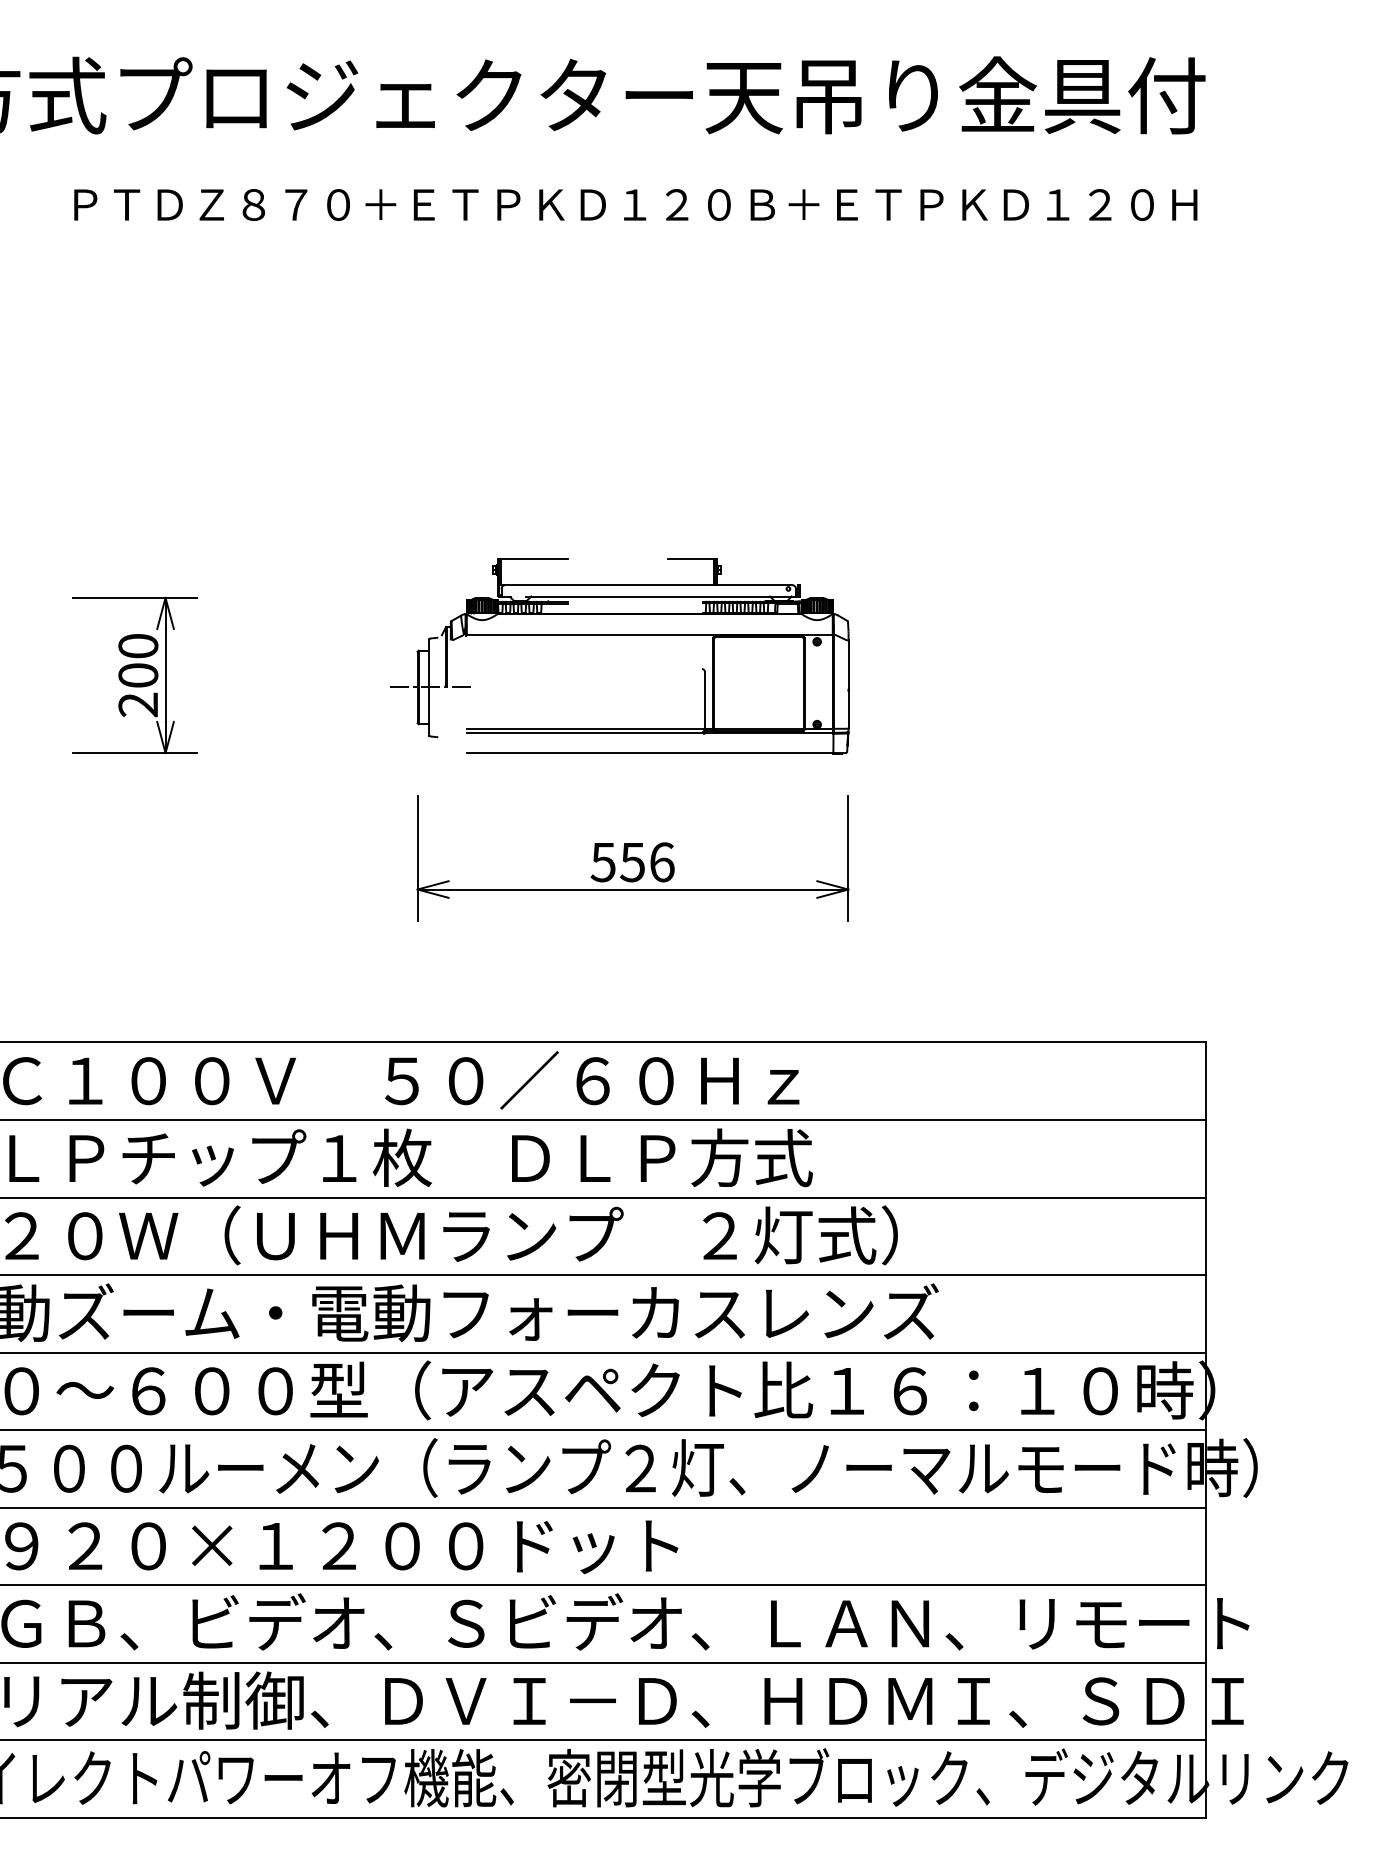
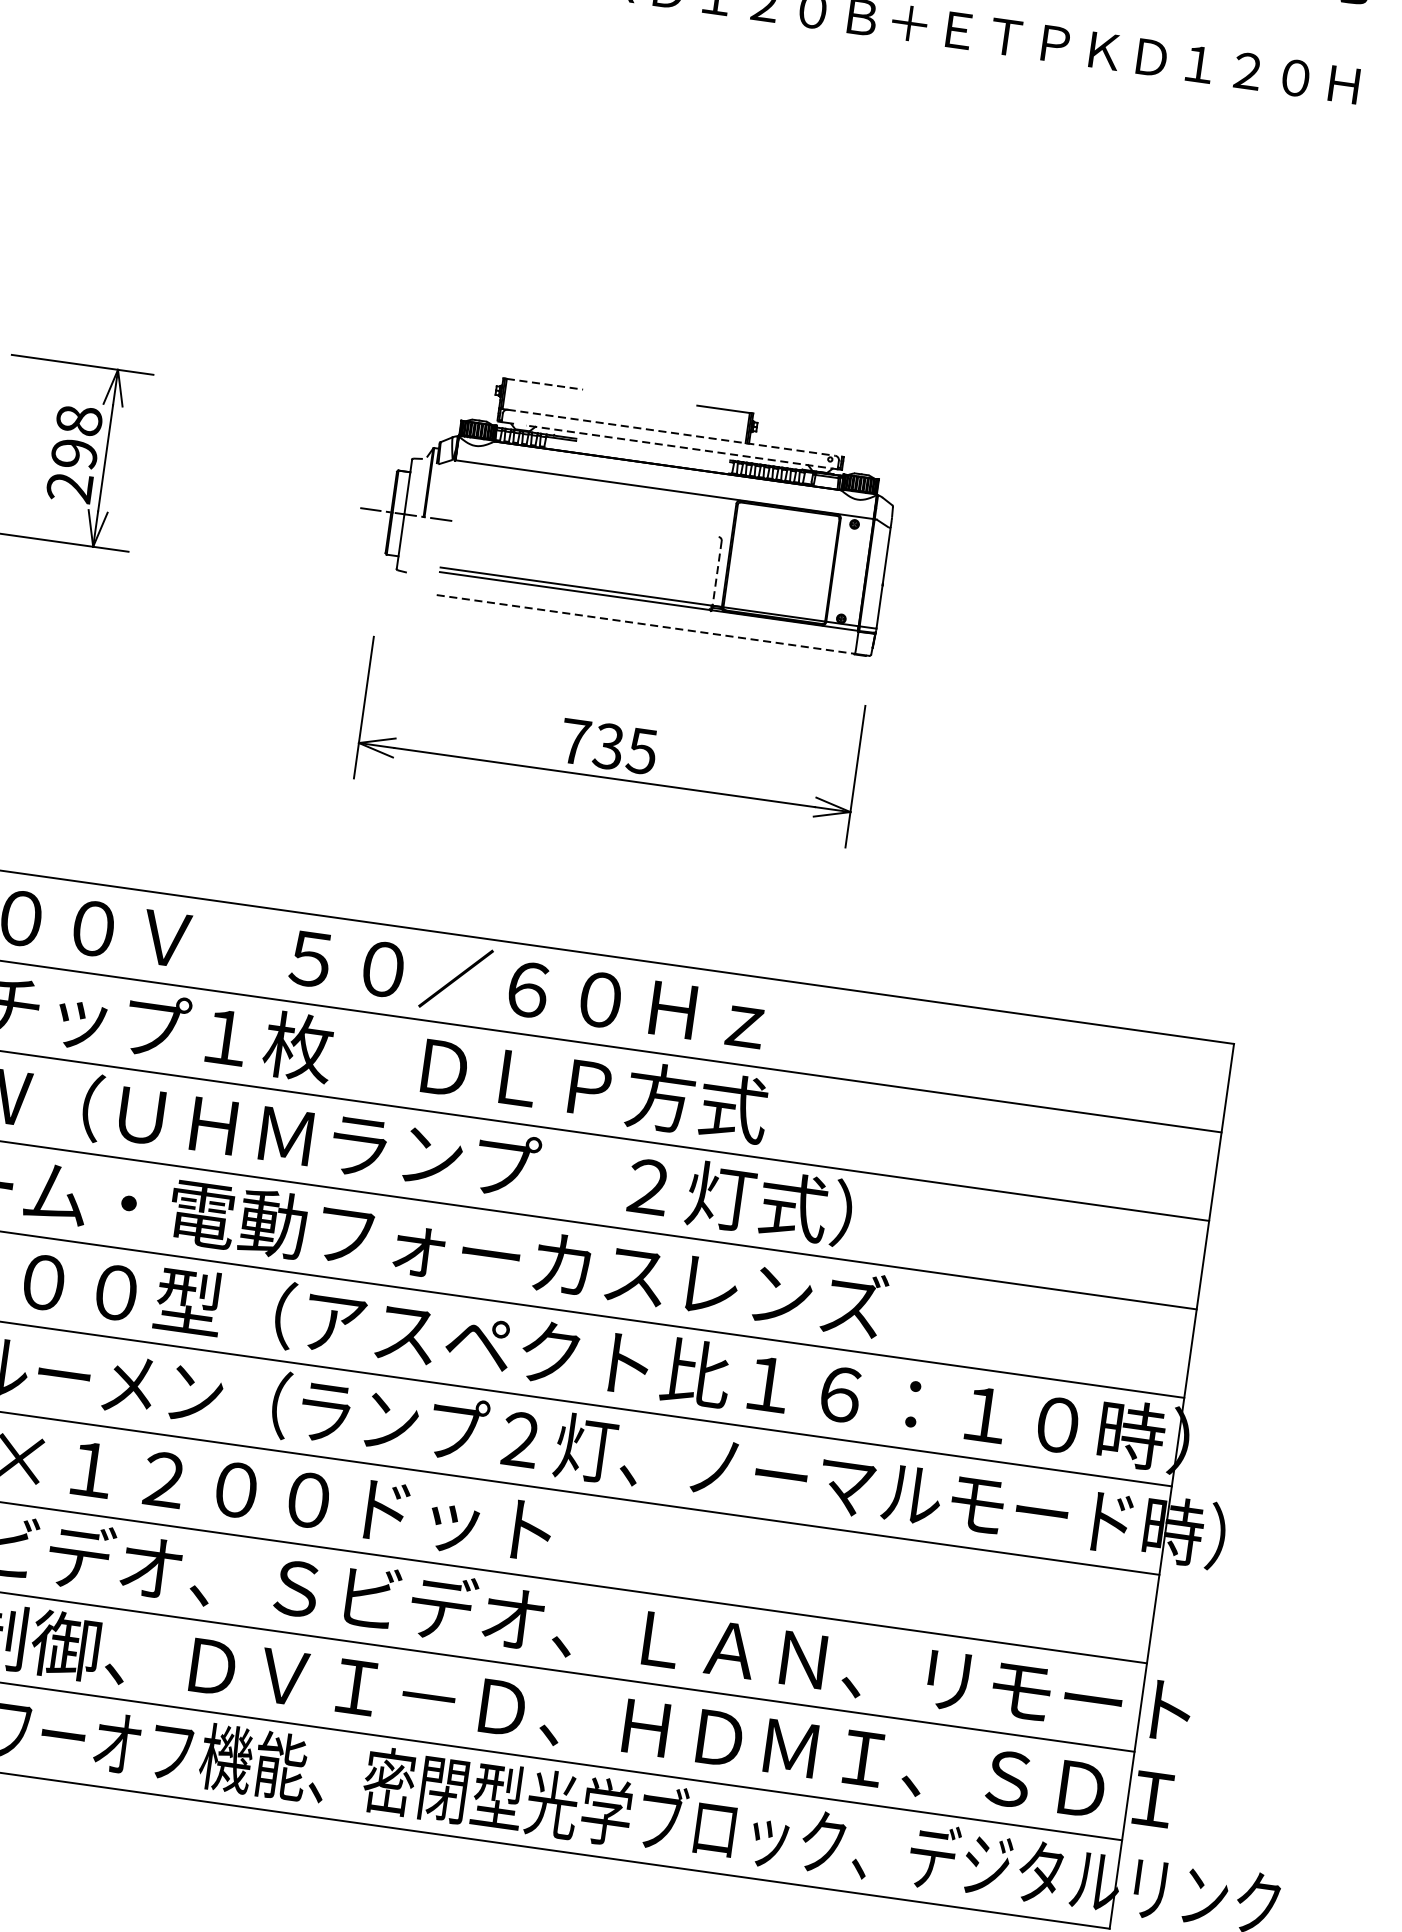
line: (534, 558) -> (545, 383), solid -> dashed
line: (649, 585) -> (672, 433), solid -> dashed
line: (661, 596) -> (684, 447), solid -> dashed
text: (138, 660) -> (77, 436), 200 -> 298
line: (704, 700) -> (716, 573), solid -> dashed
line: (650, 753) -> (646, 625), solid -> dashed
text: (632, 862) -> (608, 746), 556 -> 735

